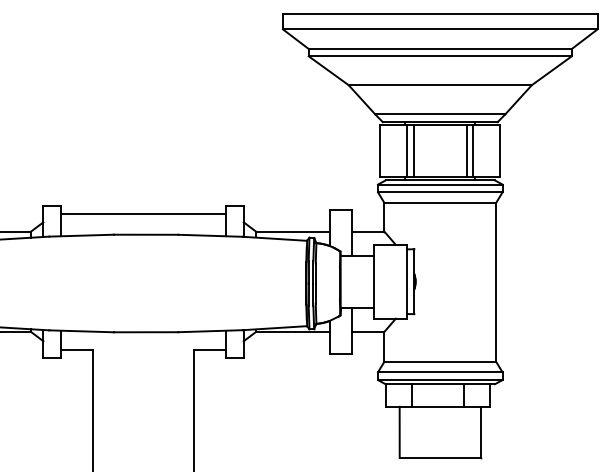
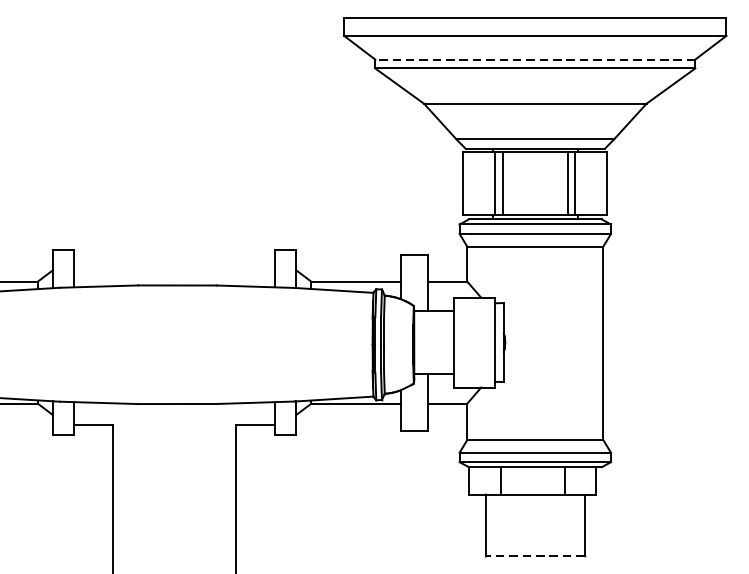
line: (440, 48) -> (535, 59), solid -> dashed
line: (143, 213) -> (174, 259), removed
line: (440, 457) -> (535, 556), solid -> dashed

